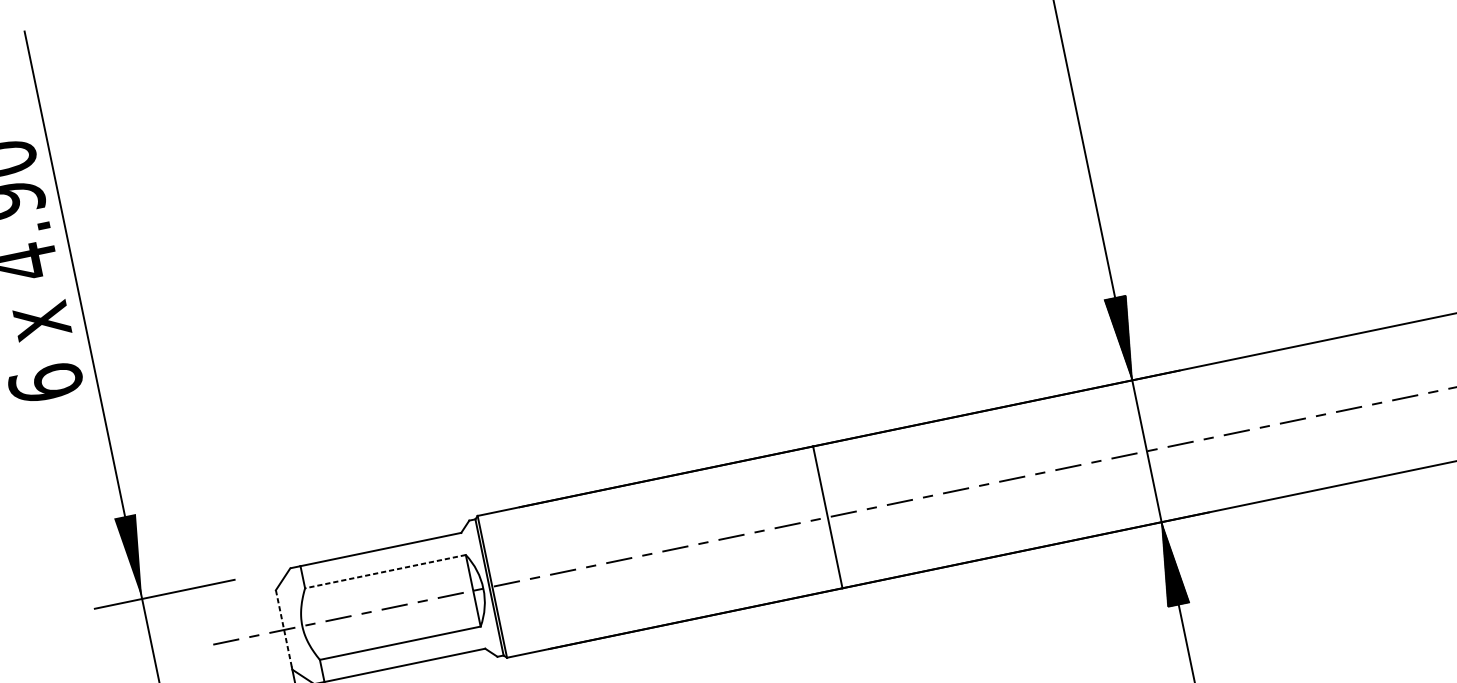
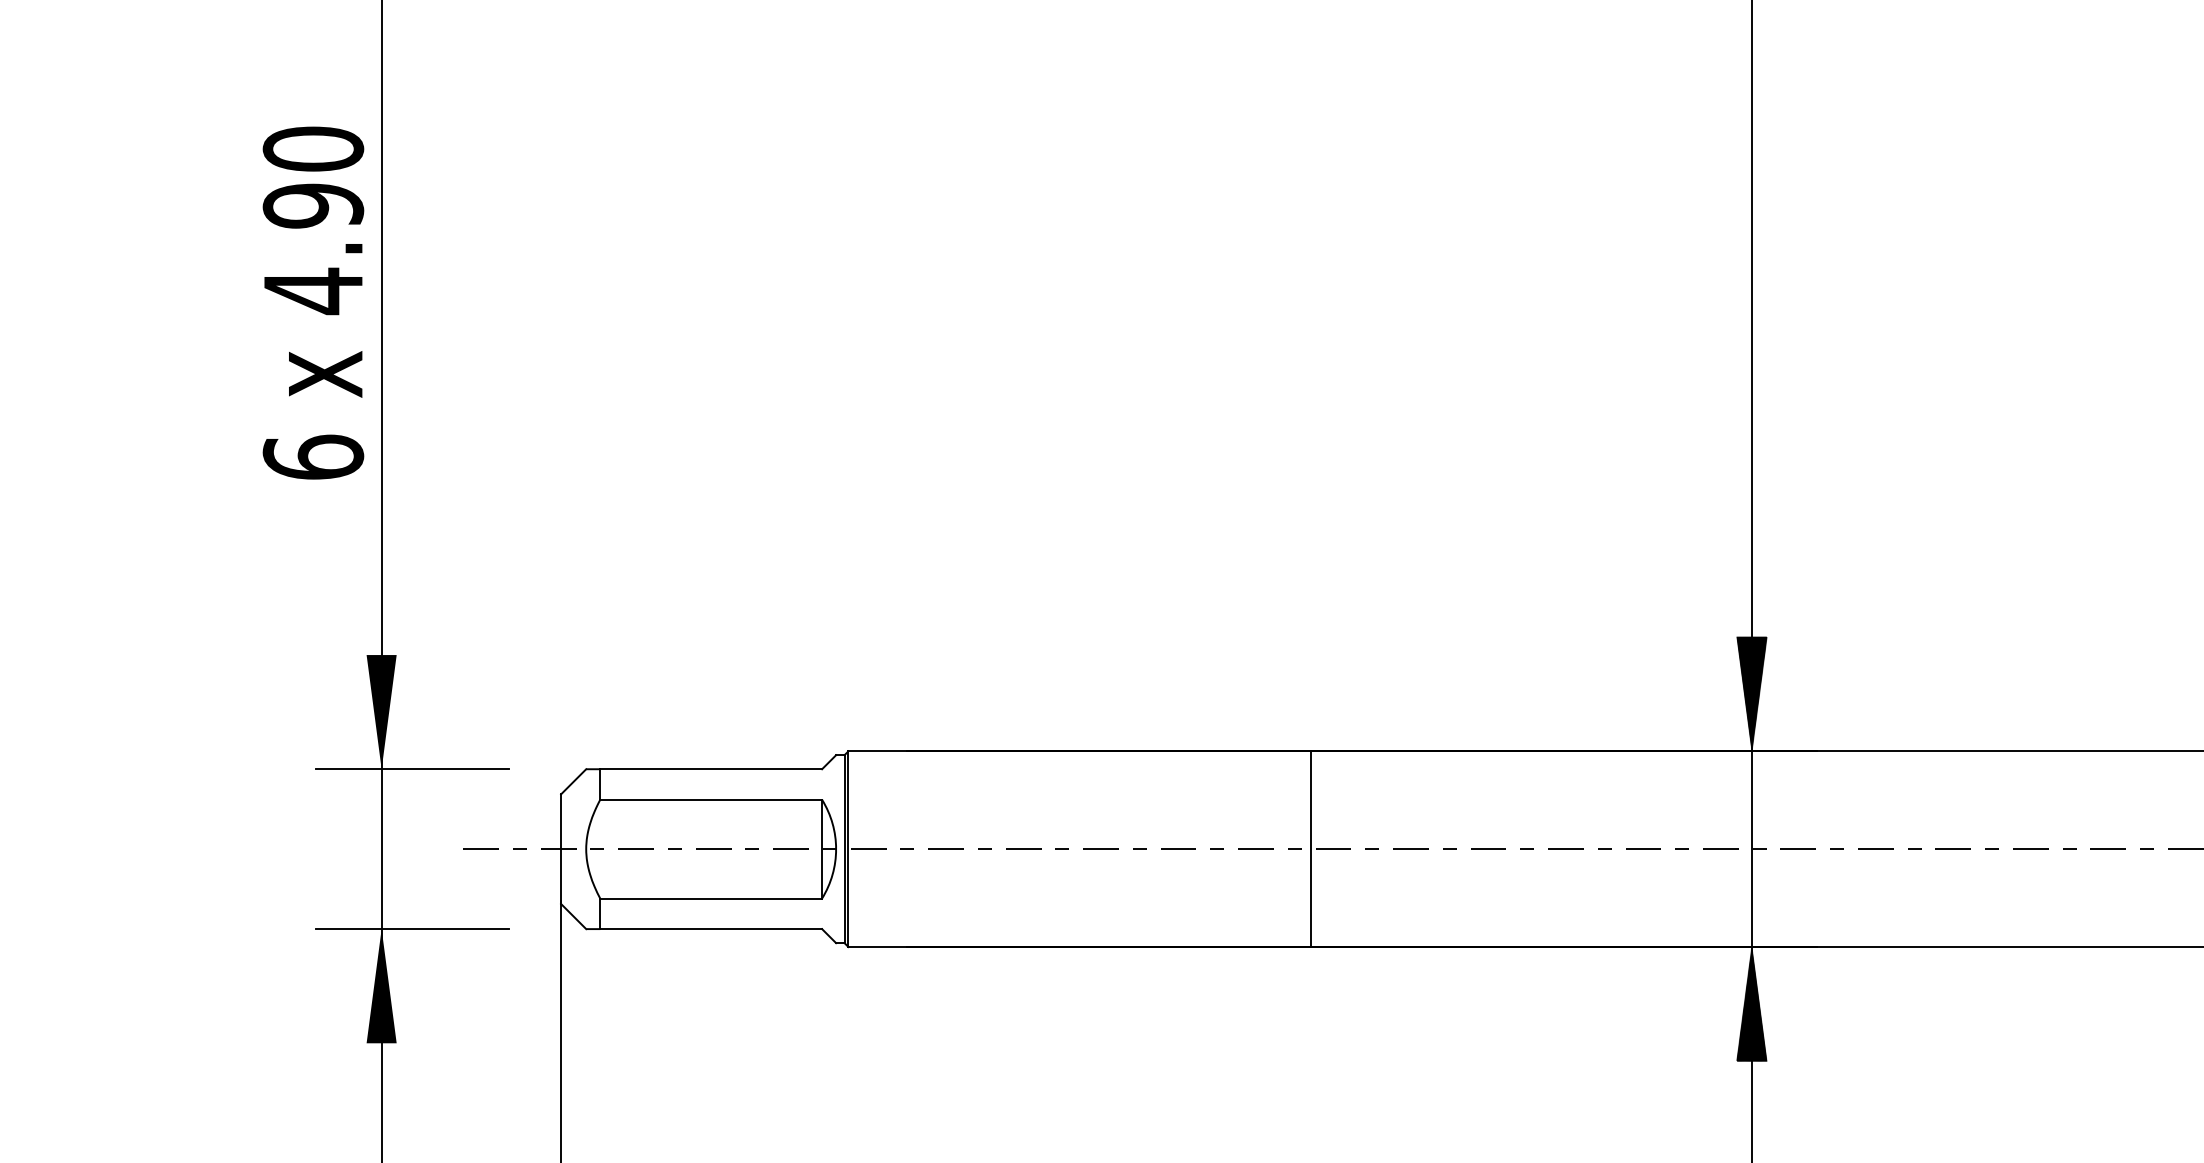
line: (385, 571) -> (711, 799), dashed -> solid
line: (284, 630) -> (561, 849), dashed -> solid

